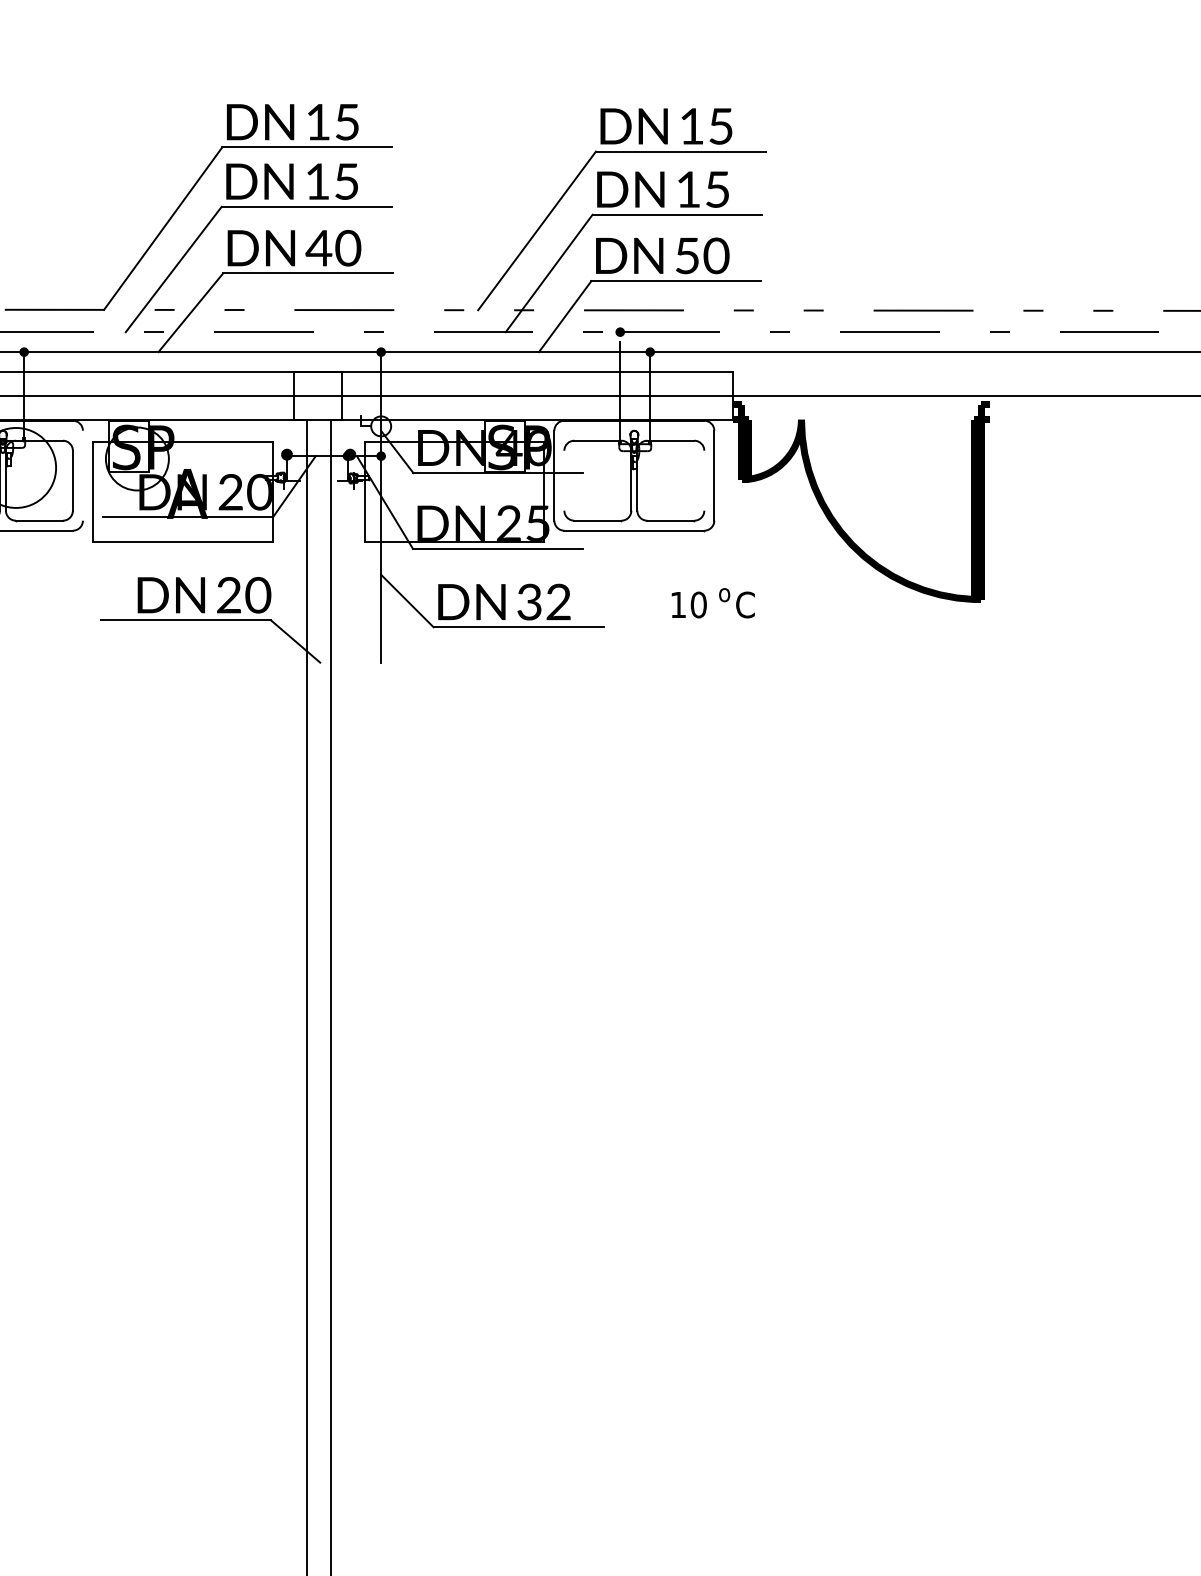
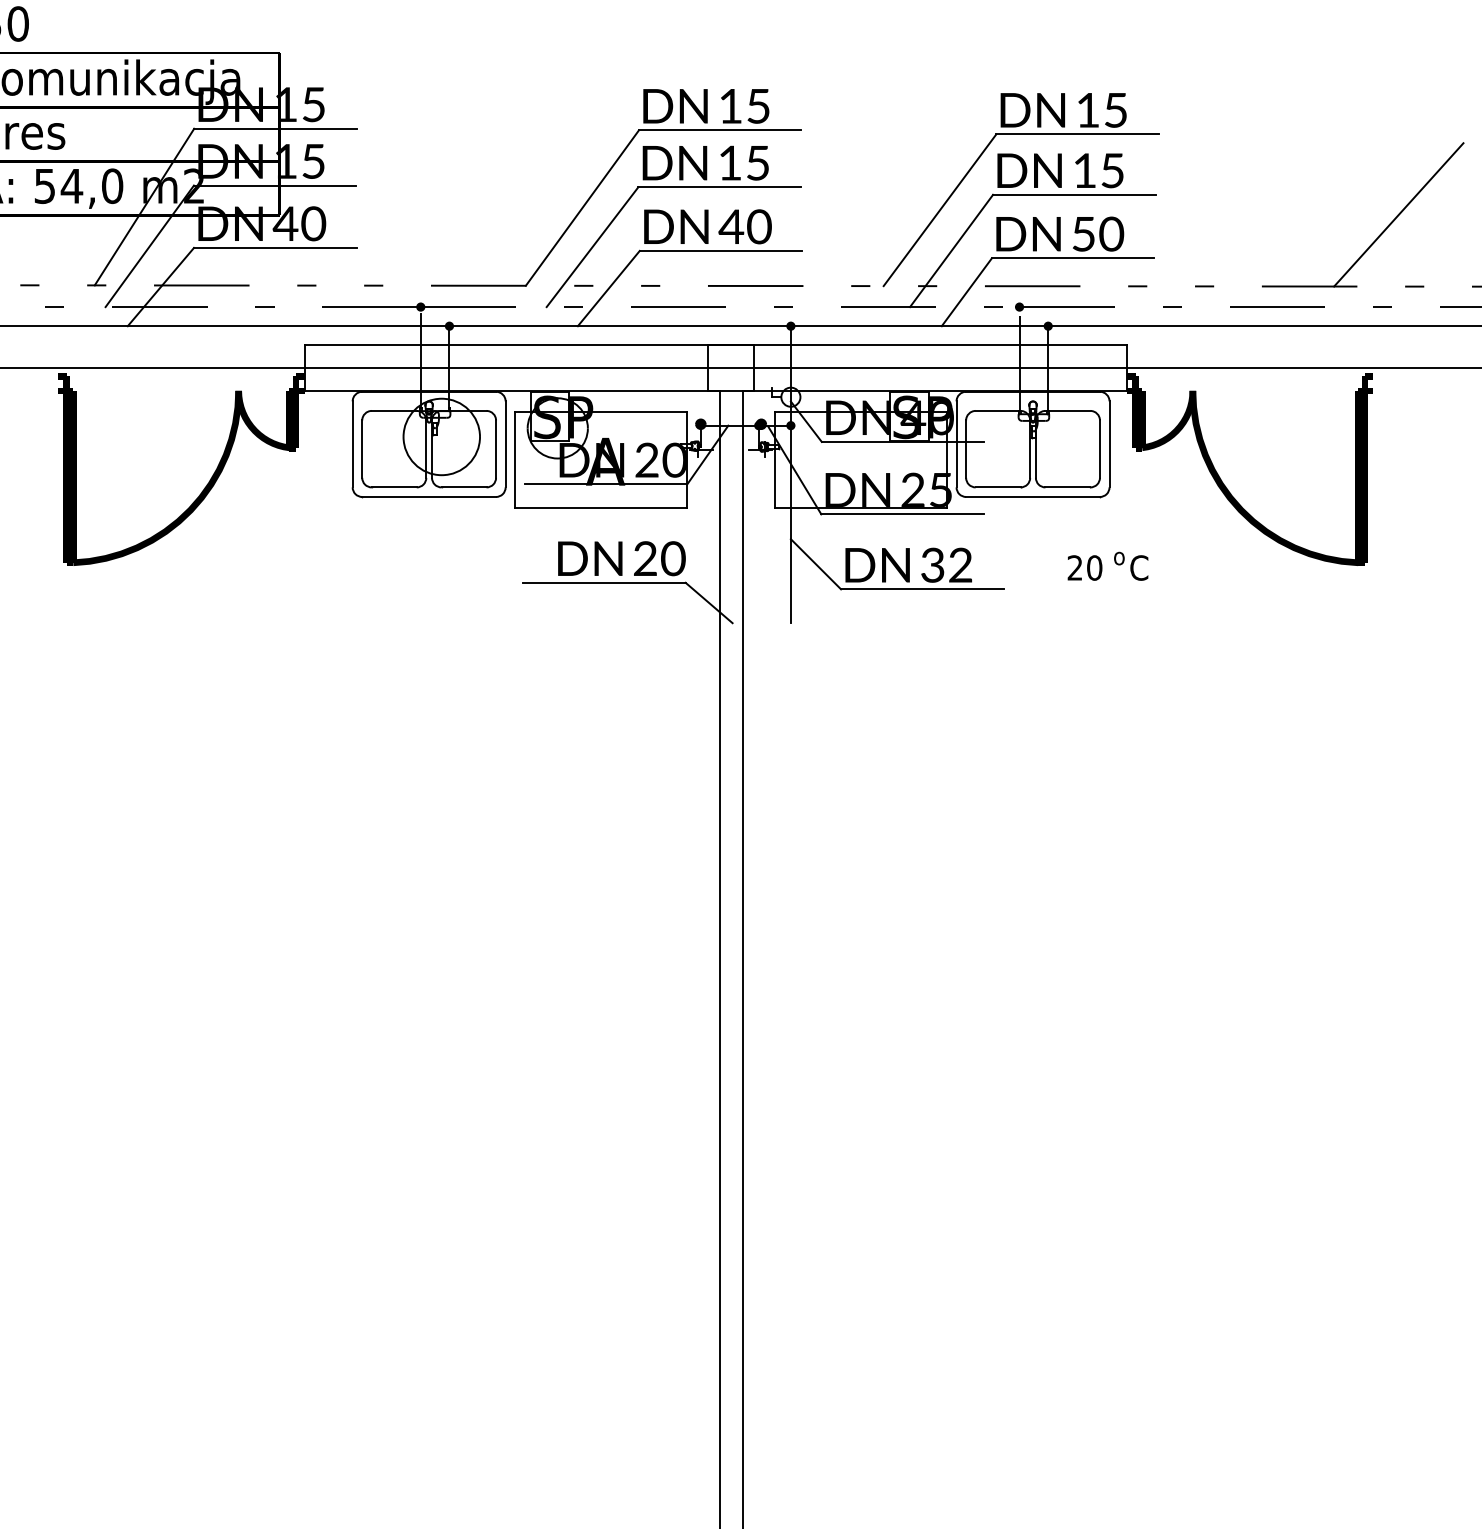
line: (1016, 235) -> (1398, 214), added
line: (82, 475) -> (505, 444), added
line: (564, 480) -> (966, 448), added
line: (703, 480) -> (1099, 448), added
text: (677, 604) -> (1074, 567), 10 -> 20

